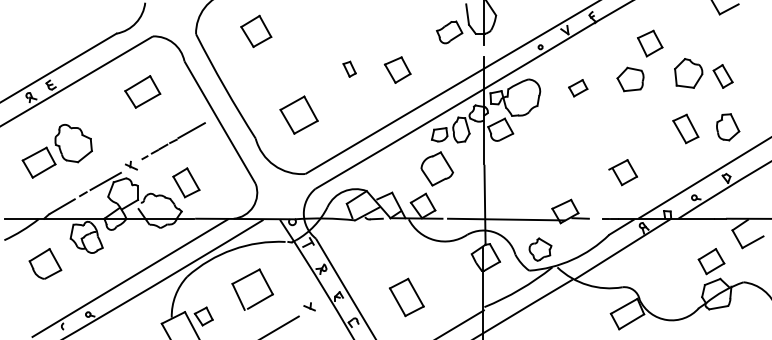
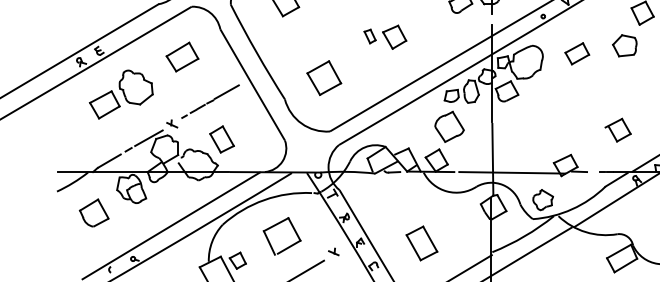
part: (397, 69) -> (394, 36), moved
part: (578, 87) -> (577, 53), size x1.43
part: (56, 151) -> (120, 94), moved

